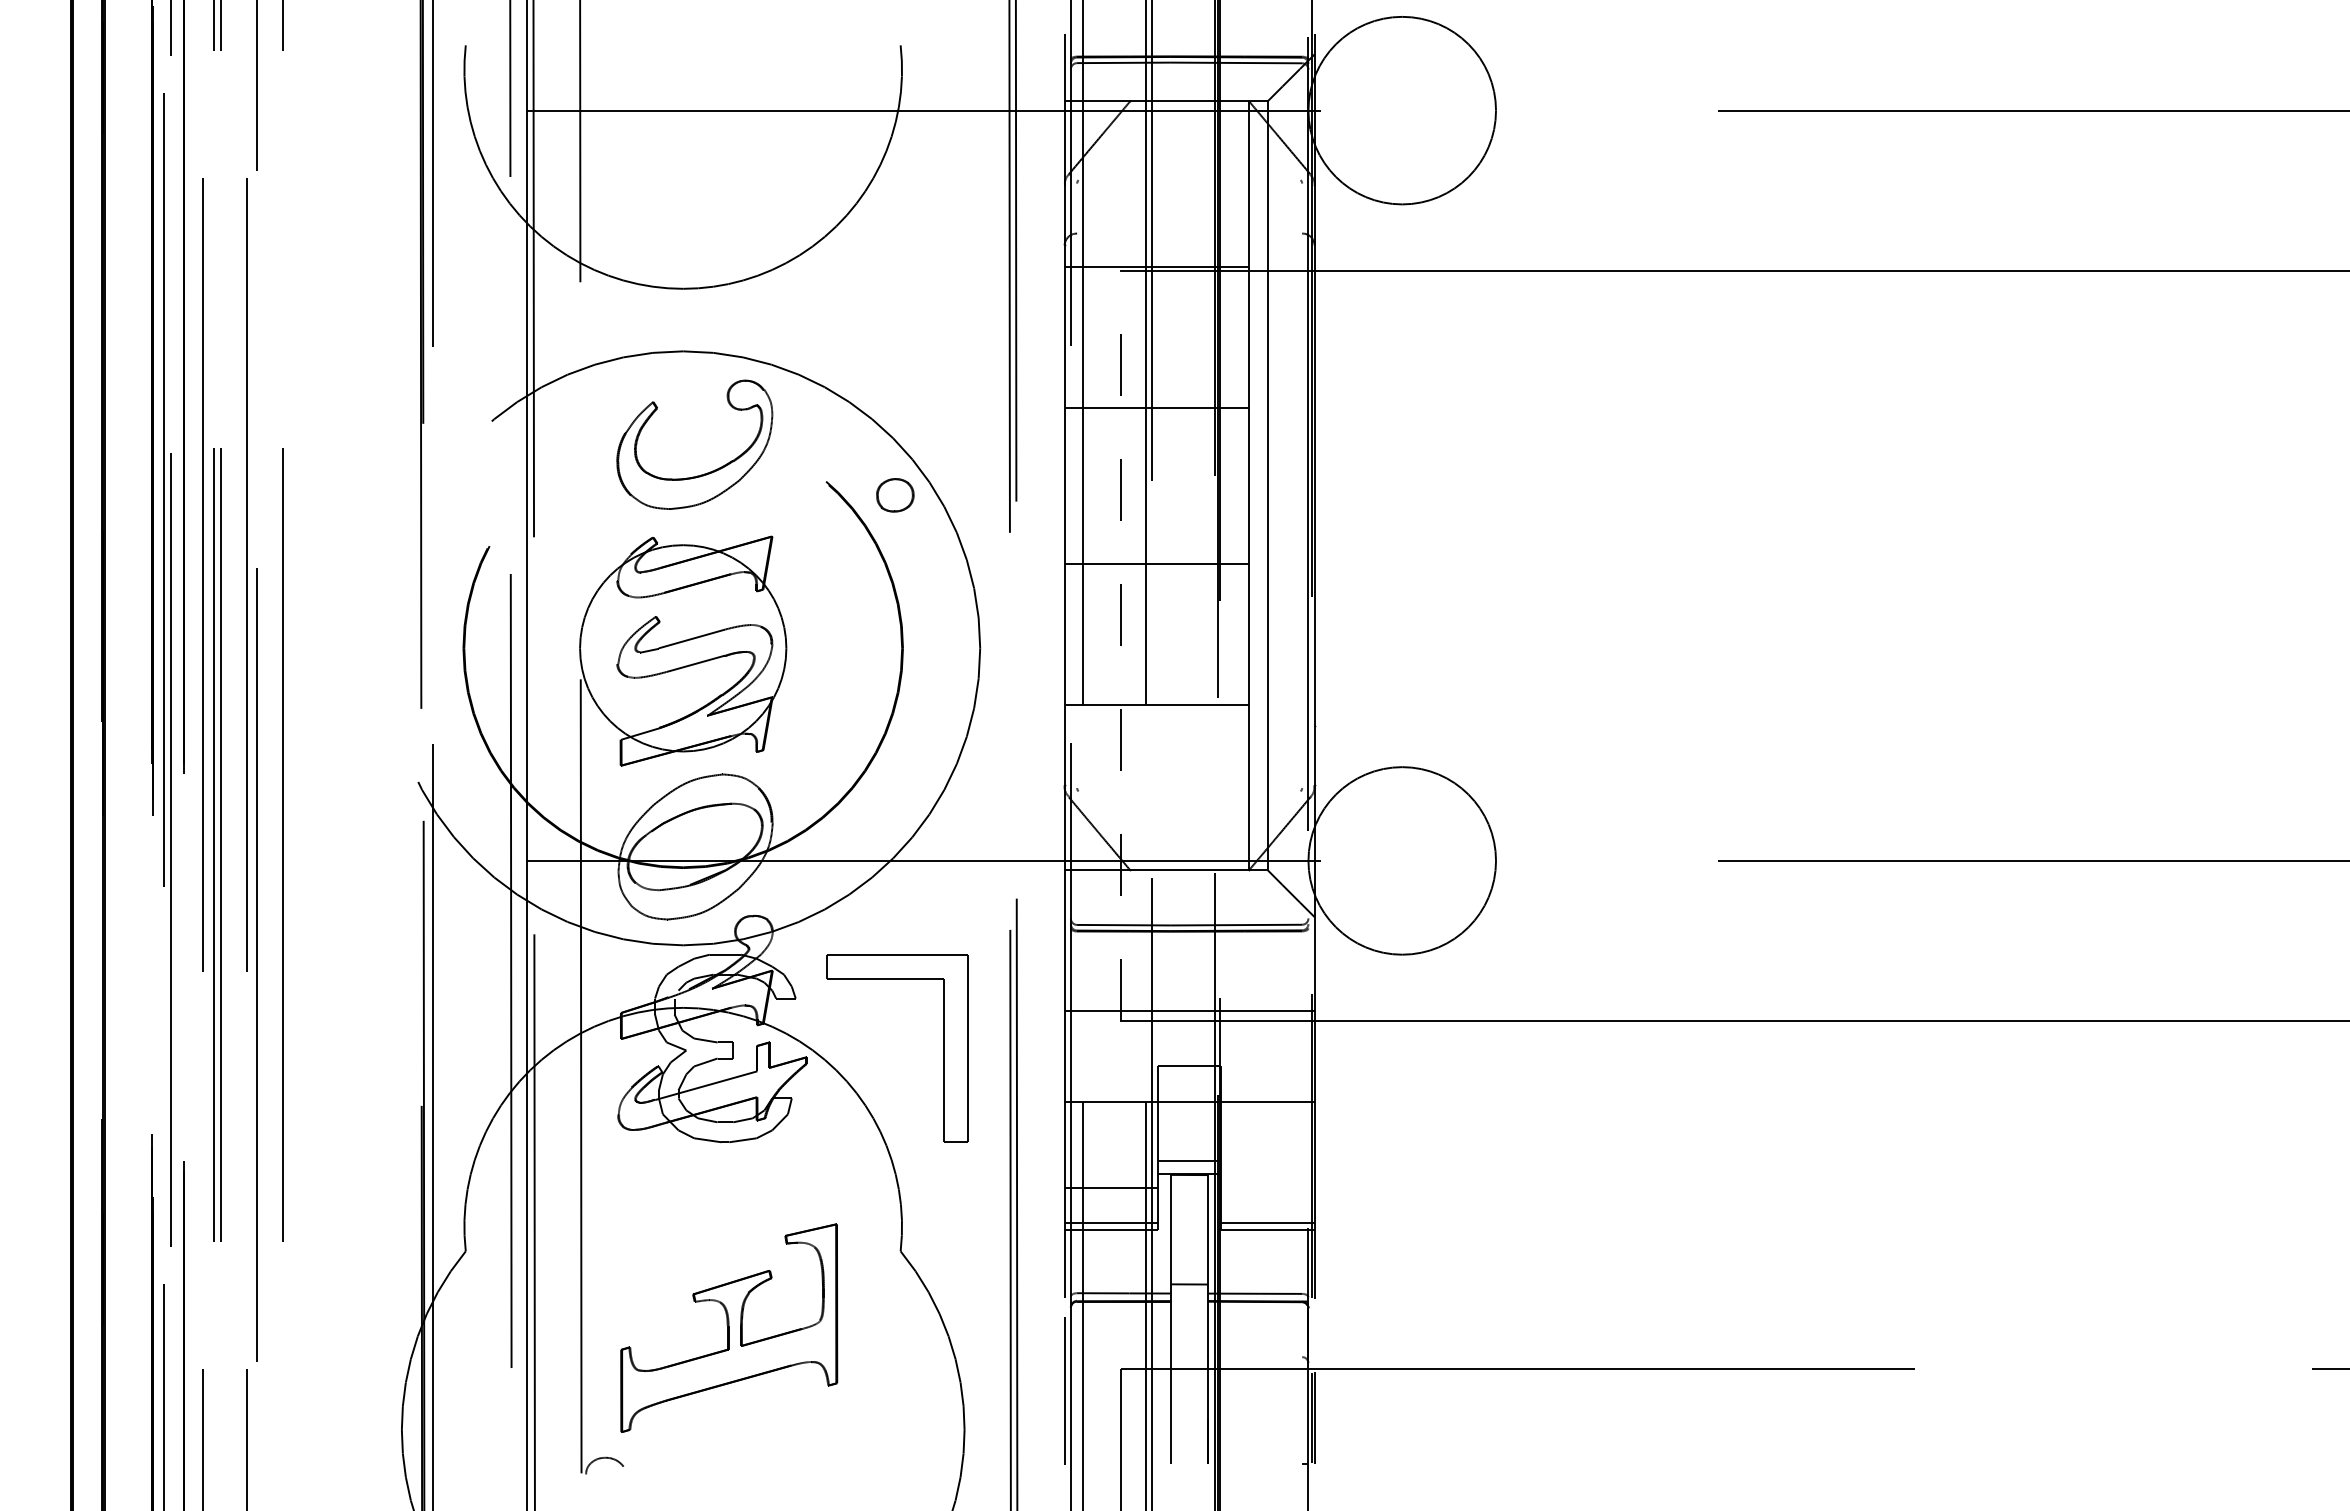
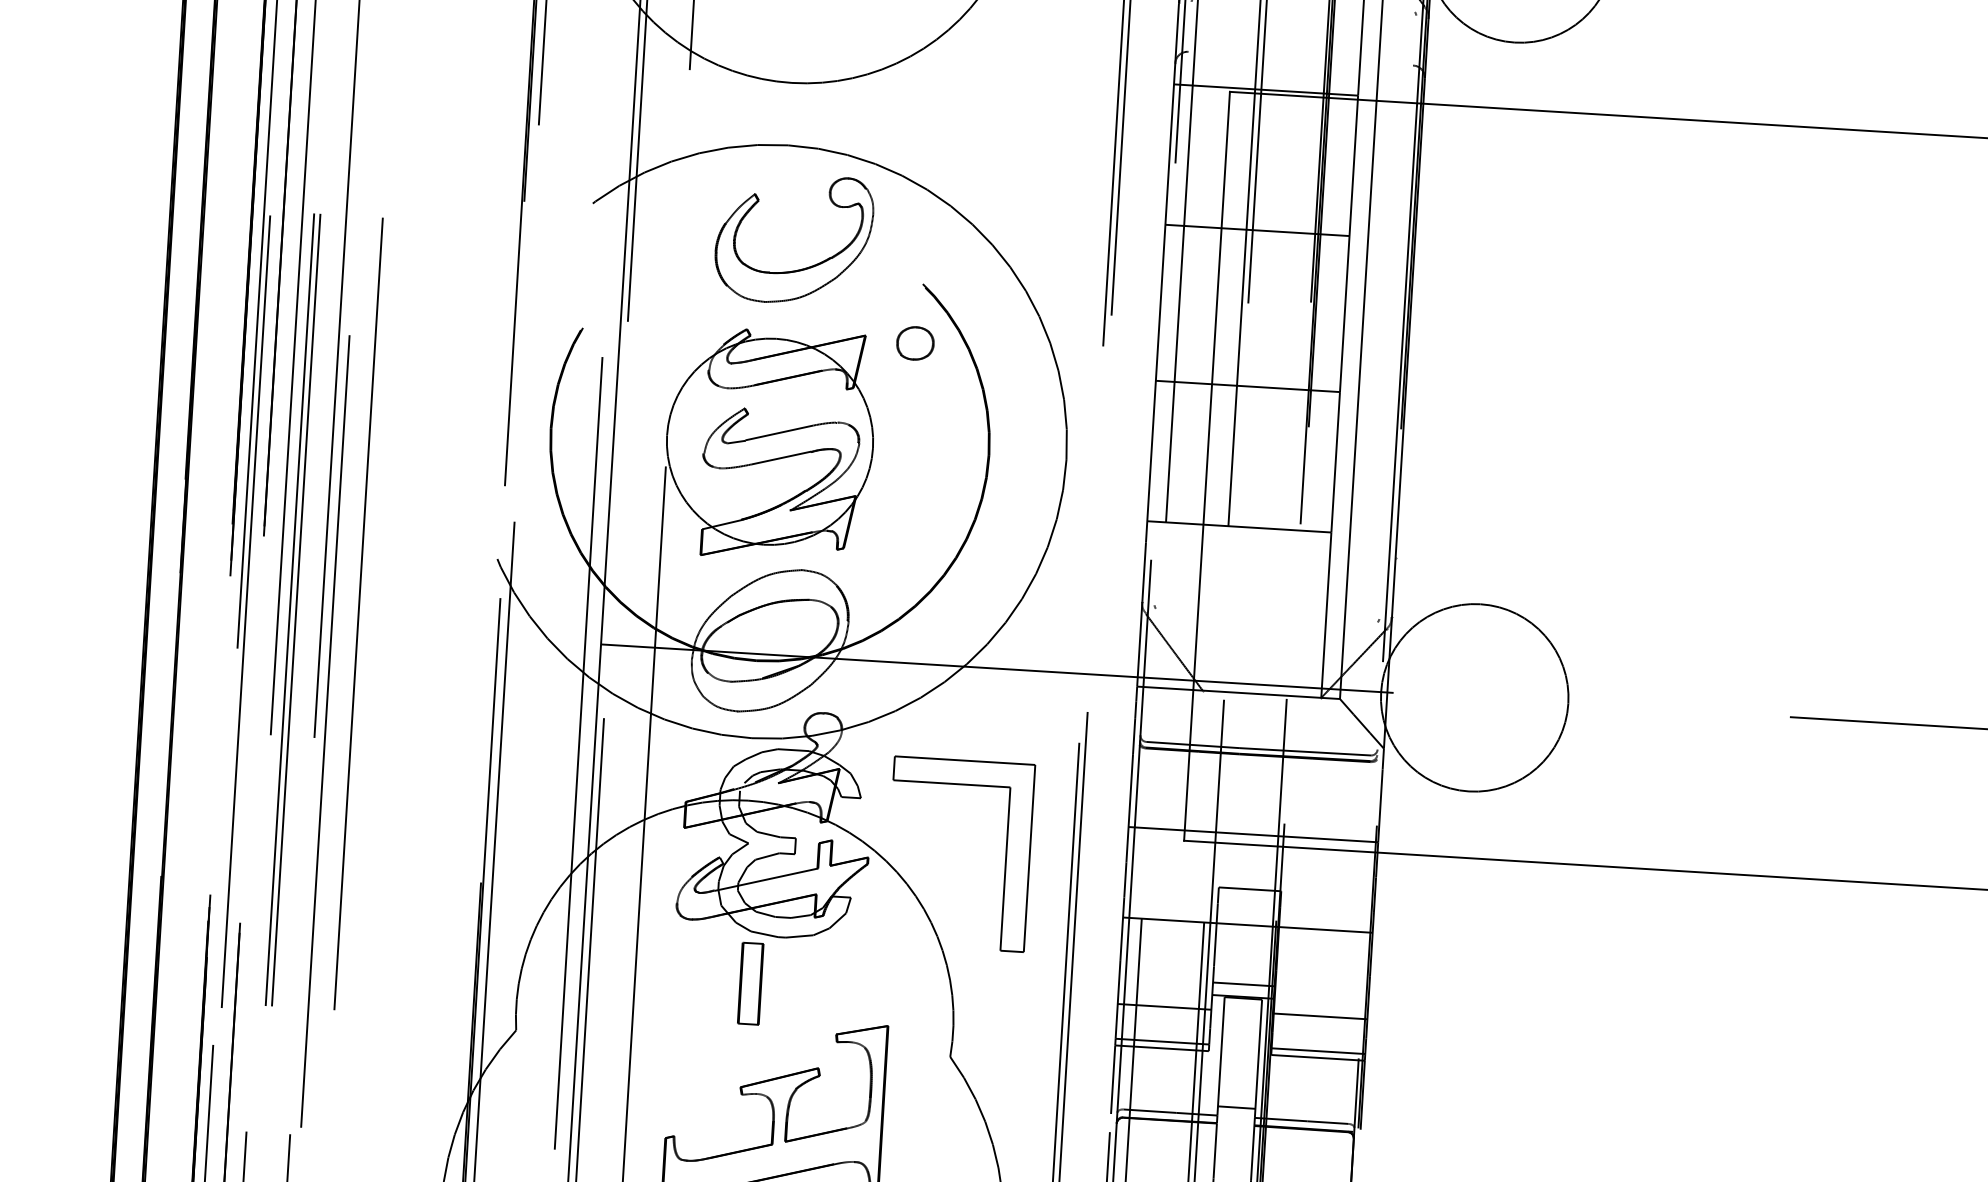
part: (895, 495) -> (915, 343), moved
line: (1120, 645) -> (1206, 465), dashed -> solid
line: (1267, 1188) -> (1320, 1016), added
part: (696, 1190) -> (750, 983), added

